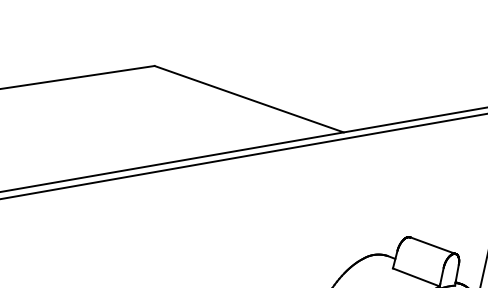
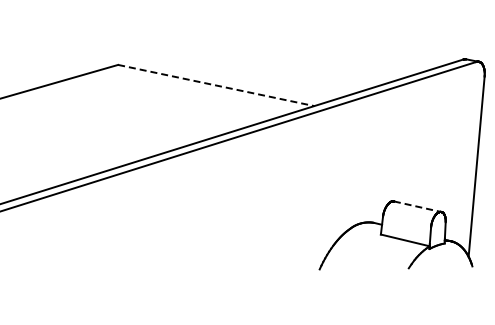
line: (249, 99) -> (216, 85), solid -> dashed
line: (433, 245) -> (418, 206), solid -> dashed

